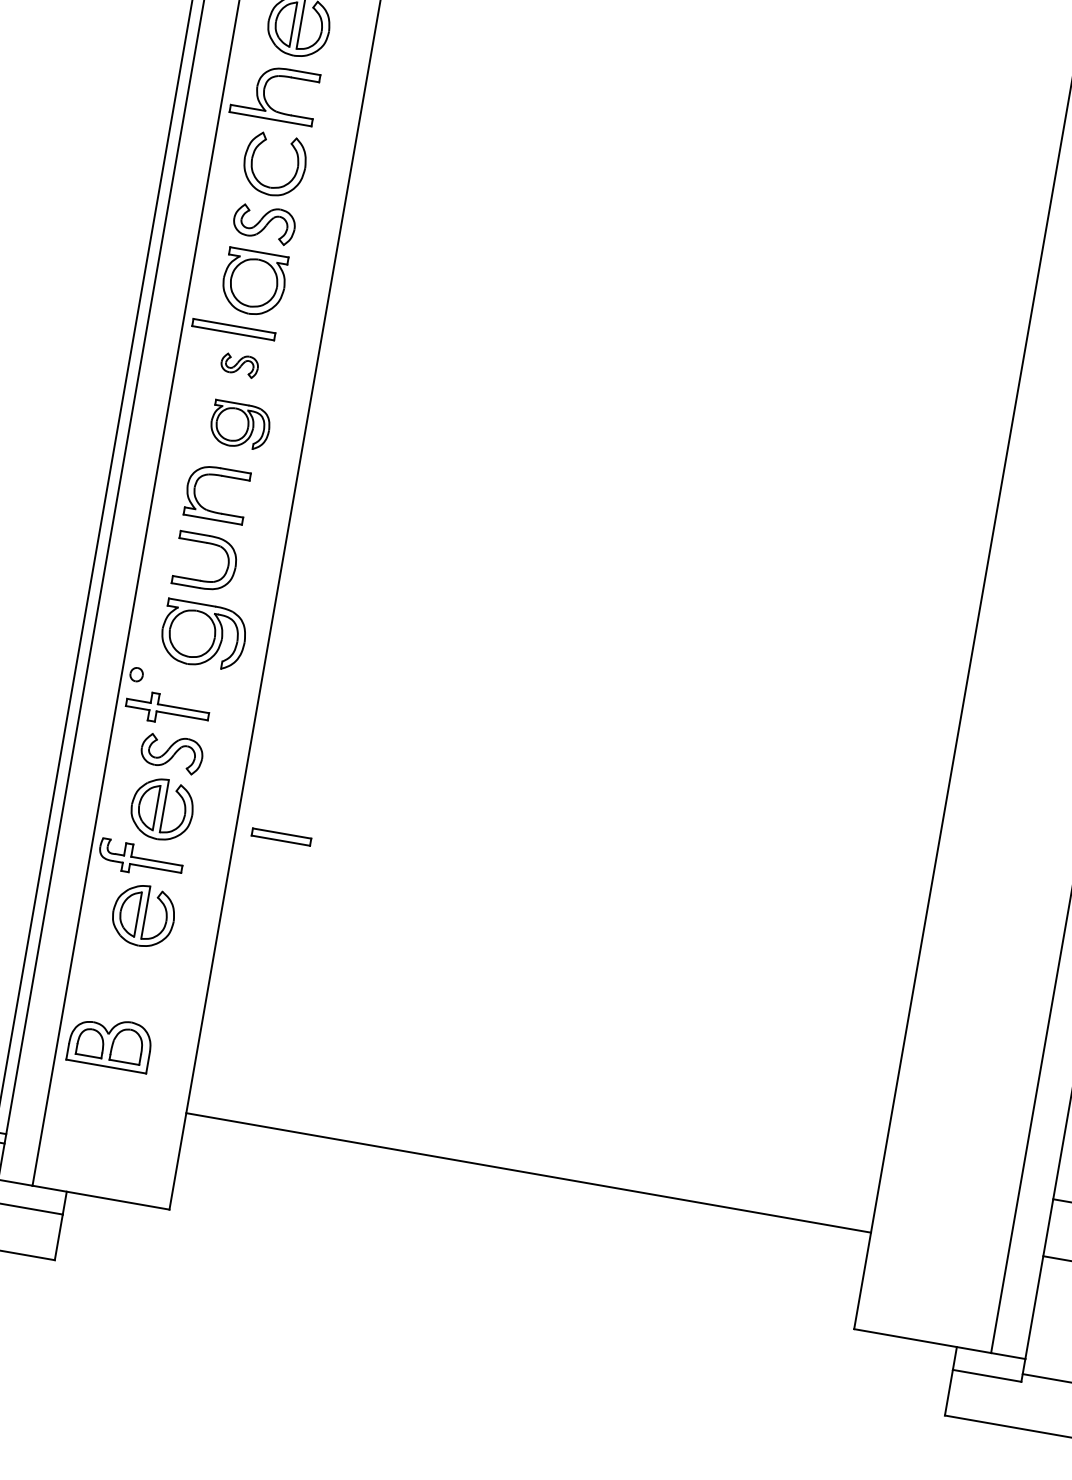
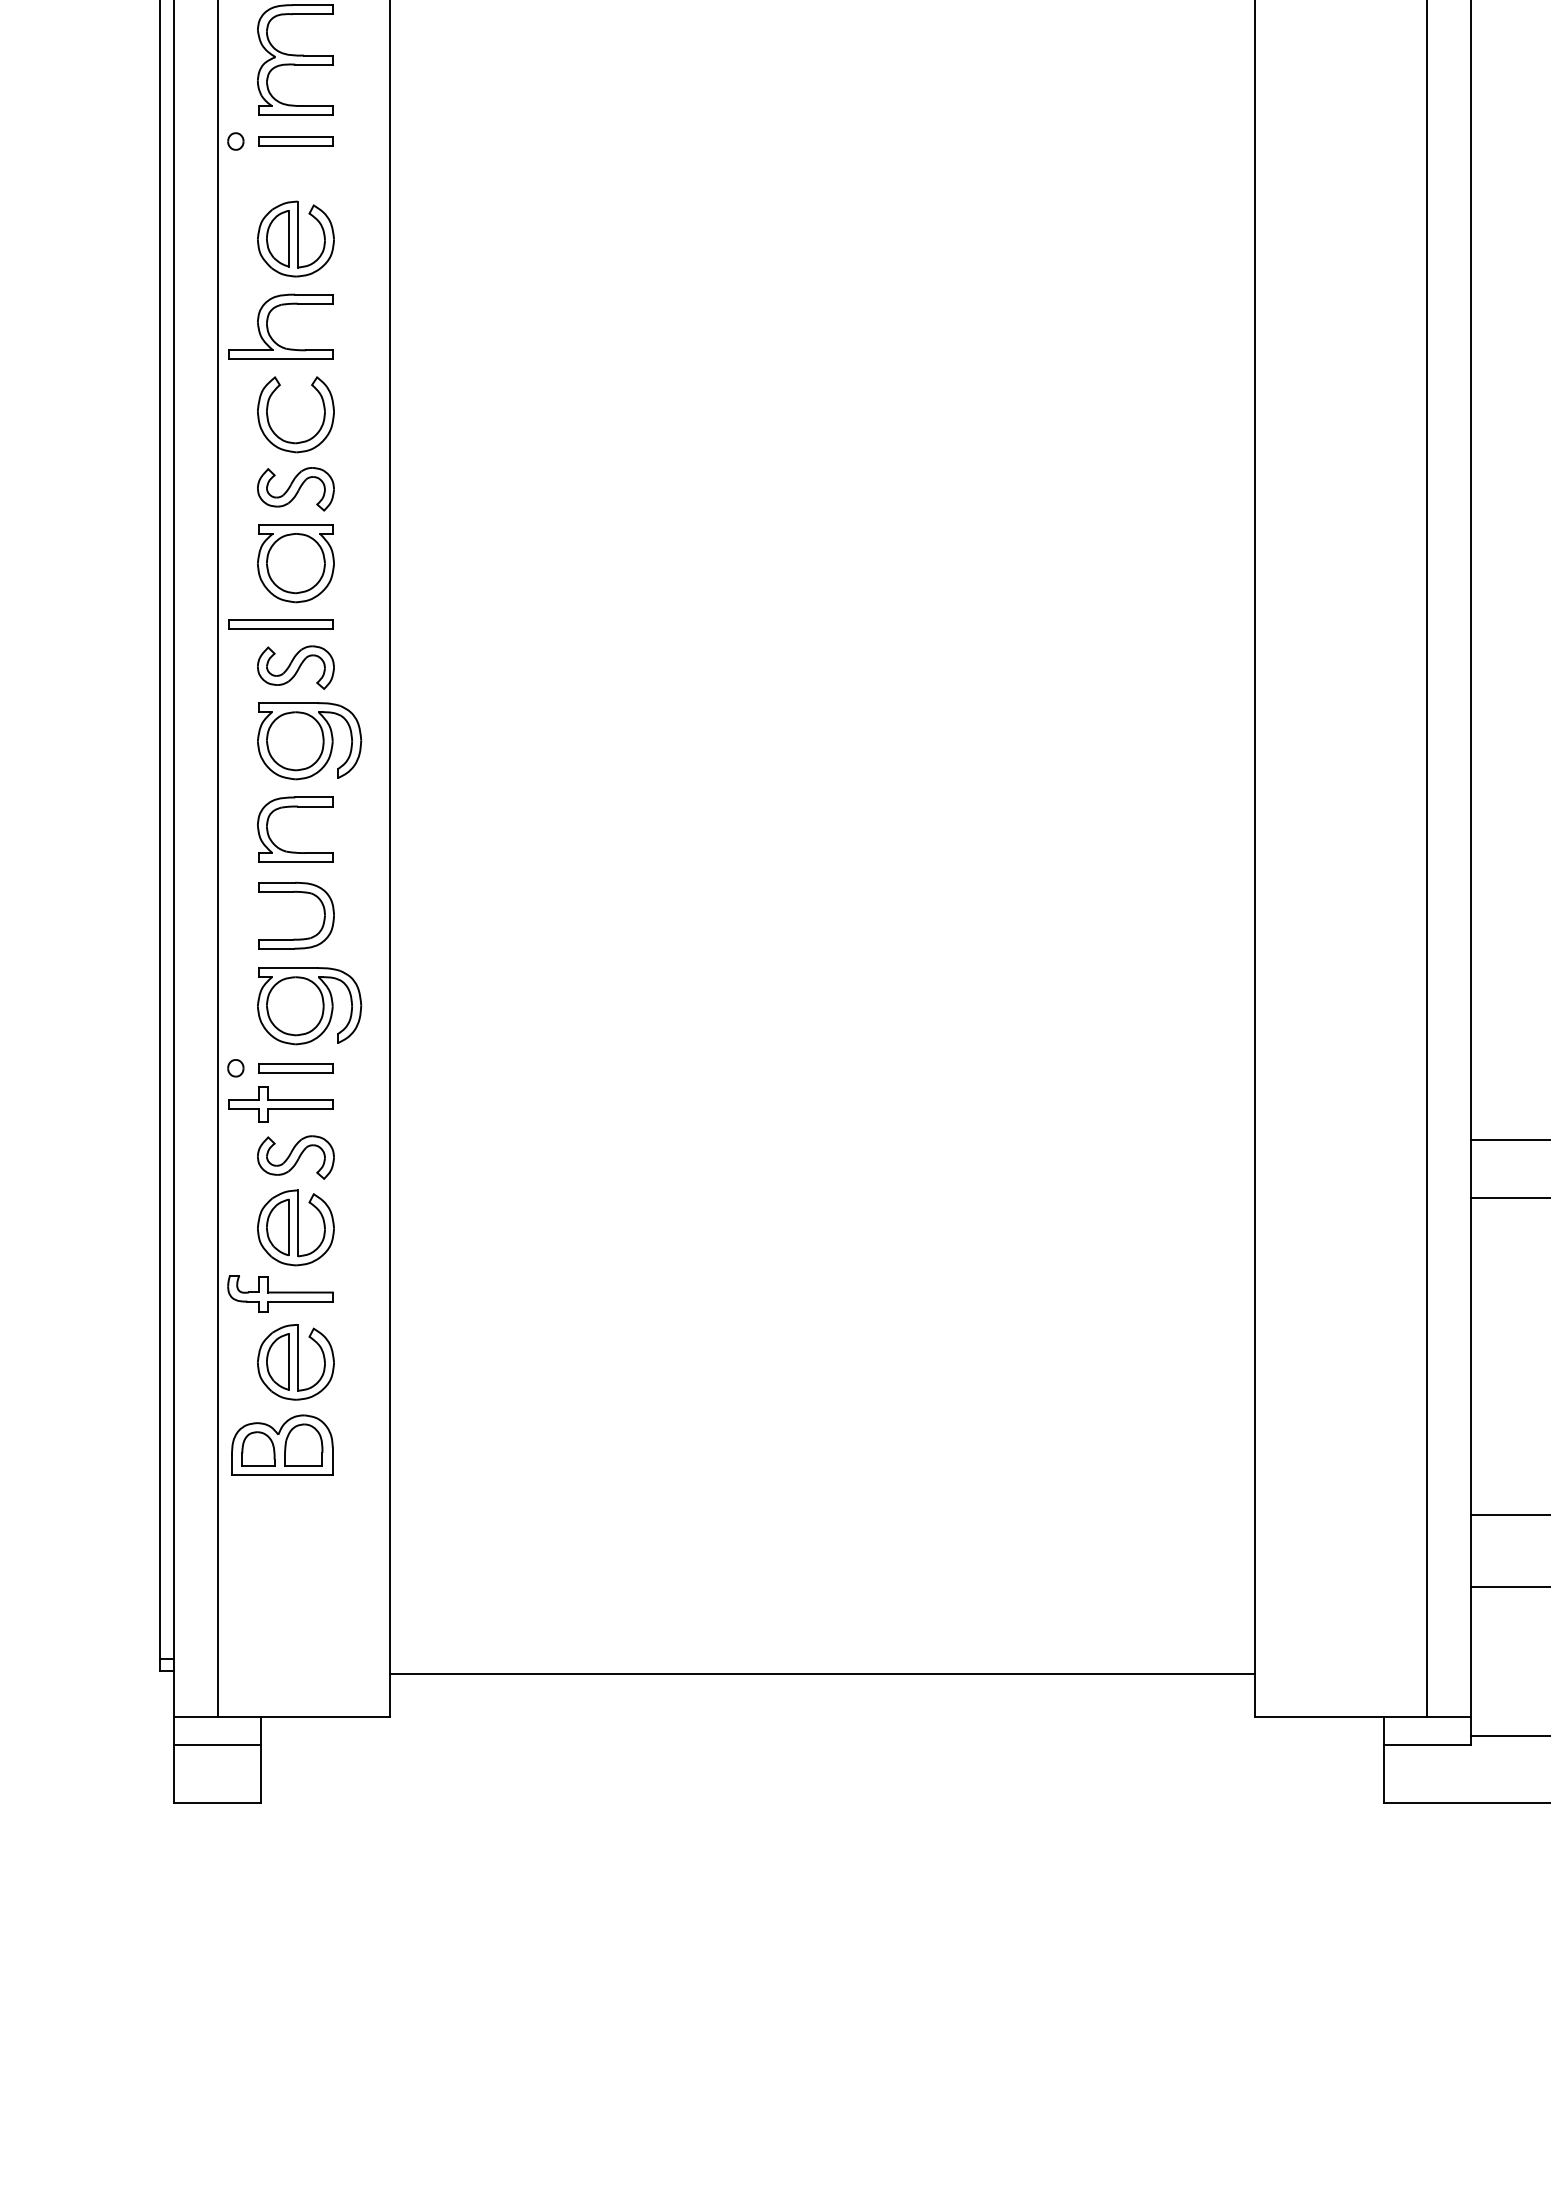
part: (239, 365) -> (295, 667), size x1.67
part: (240, 425) -> (309, 741), size x1.43
part: (281, 837) -> (295, 1068), moved
part: (110, 1042) -> (282, 1444), moved
line: (528, 1172) -> (822, 1673), moved

